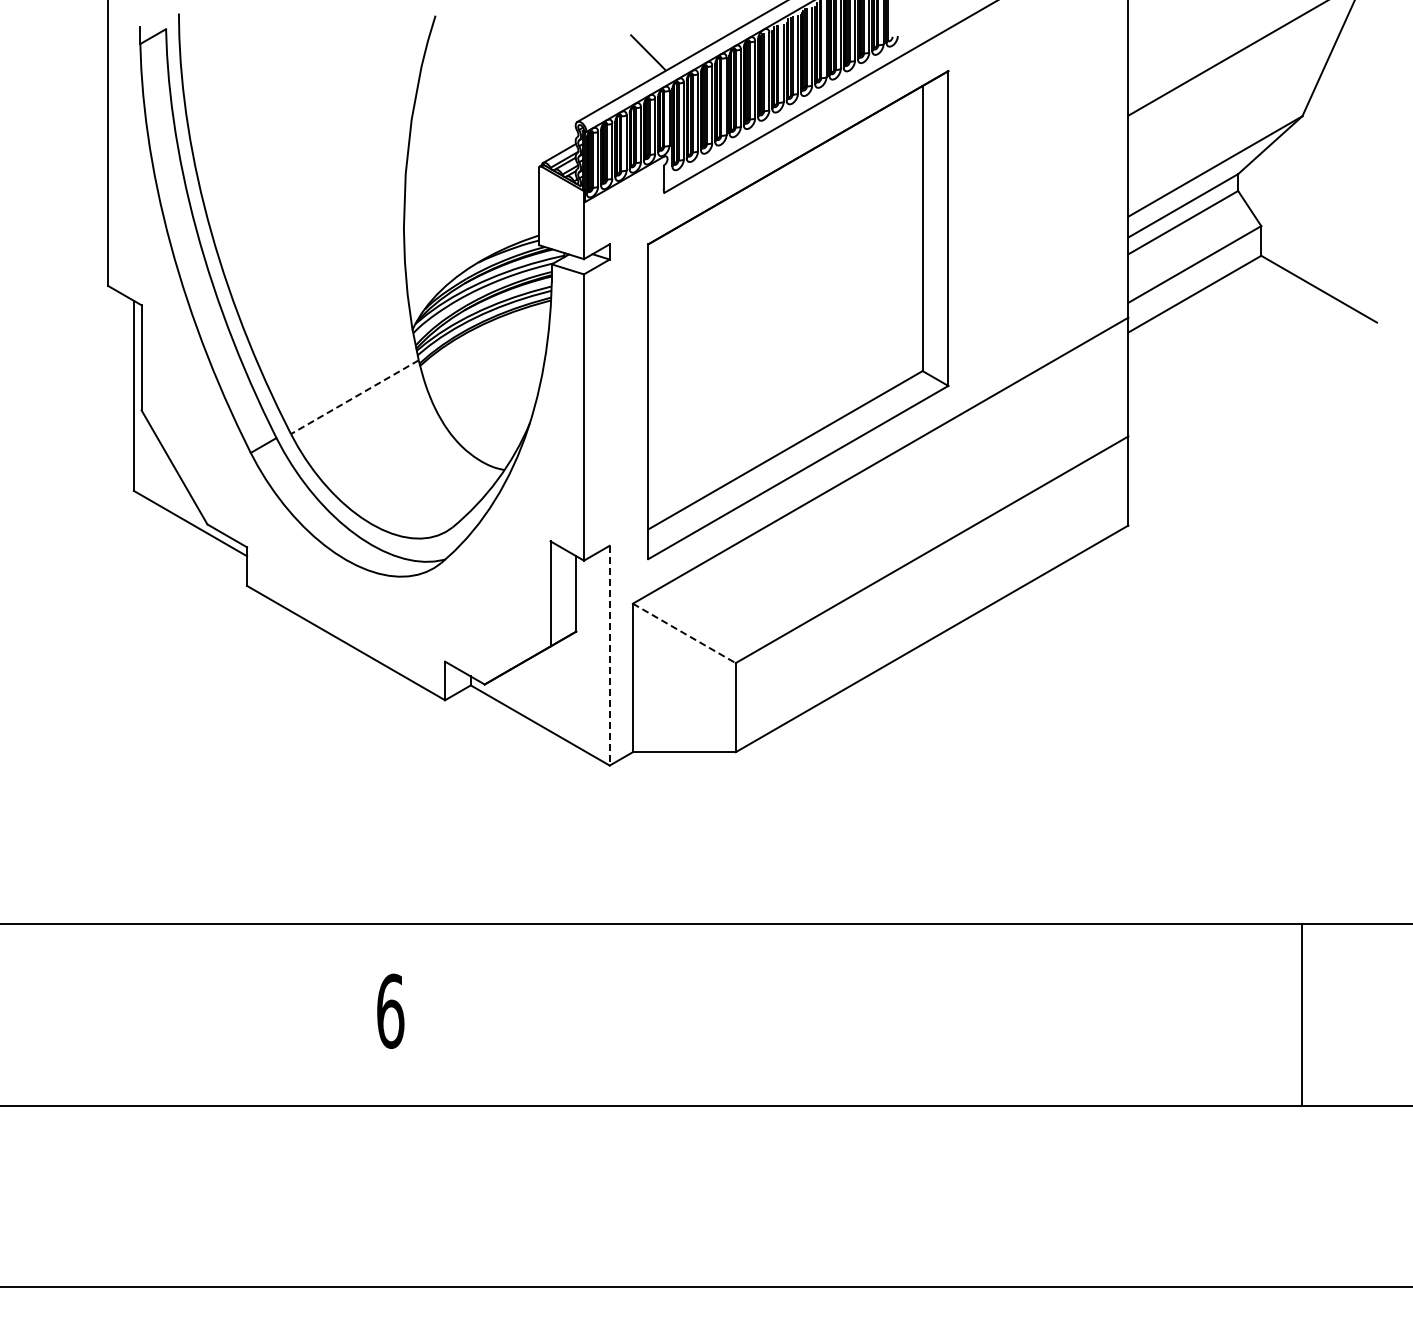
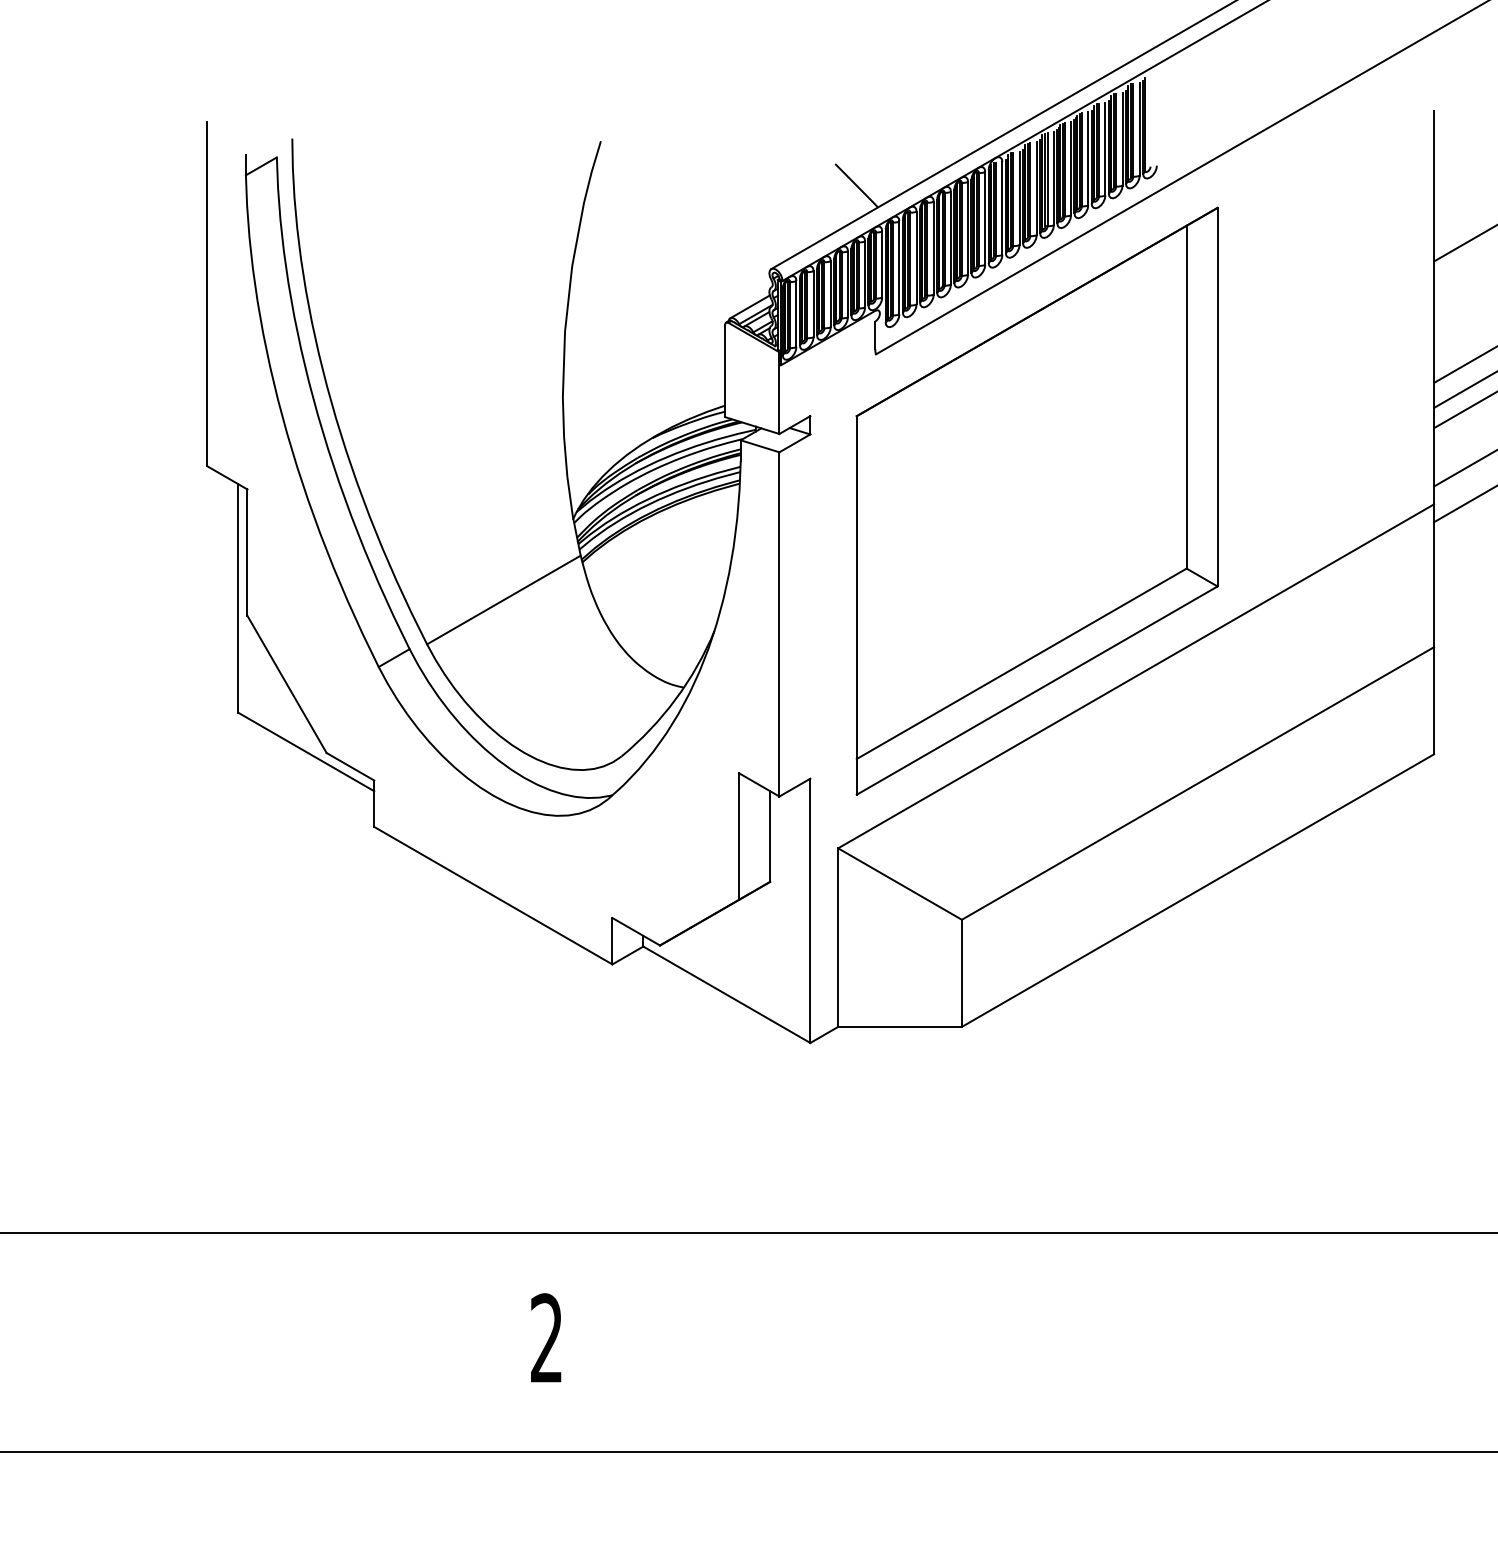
line: (354, 397) -> (503, 600), dashed -> solid
line: (684, 633) -> (900, 884), dashed -> solid
line: (609, 655) -> (810, 910), dashed -> solid
text: (390, 1010) -> (546, 1337), 6 -> 2

